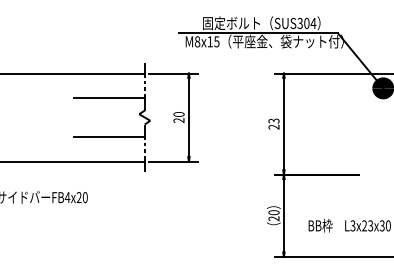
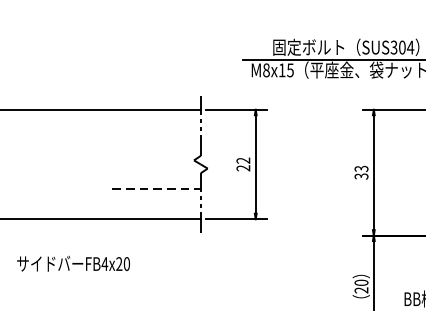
line: (108, 97) -> (155, 139), removed
text: (178, 114) -> (242, 160), 20 -> 22
text: (274, 126) -> (362, 175), 23 -> 33
line: (109, 137) -> (156, 189), solid -> dashed

